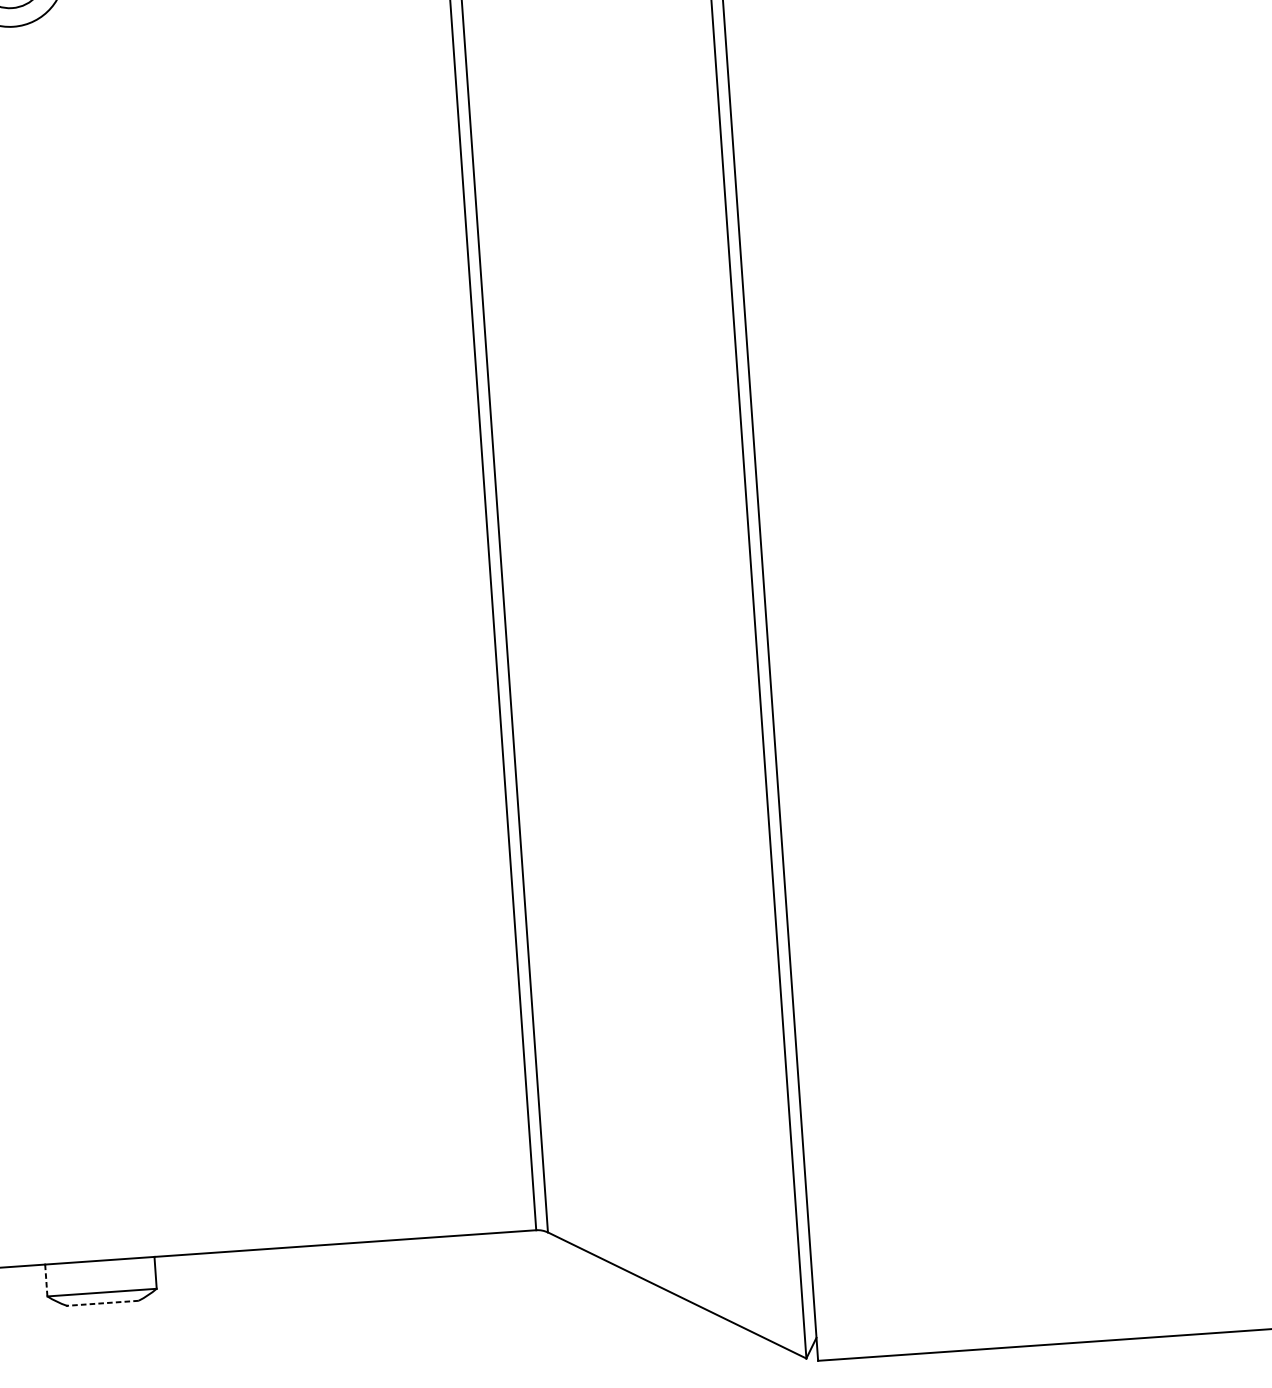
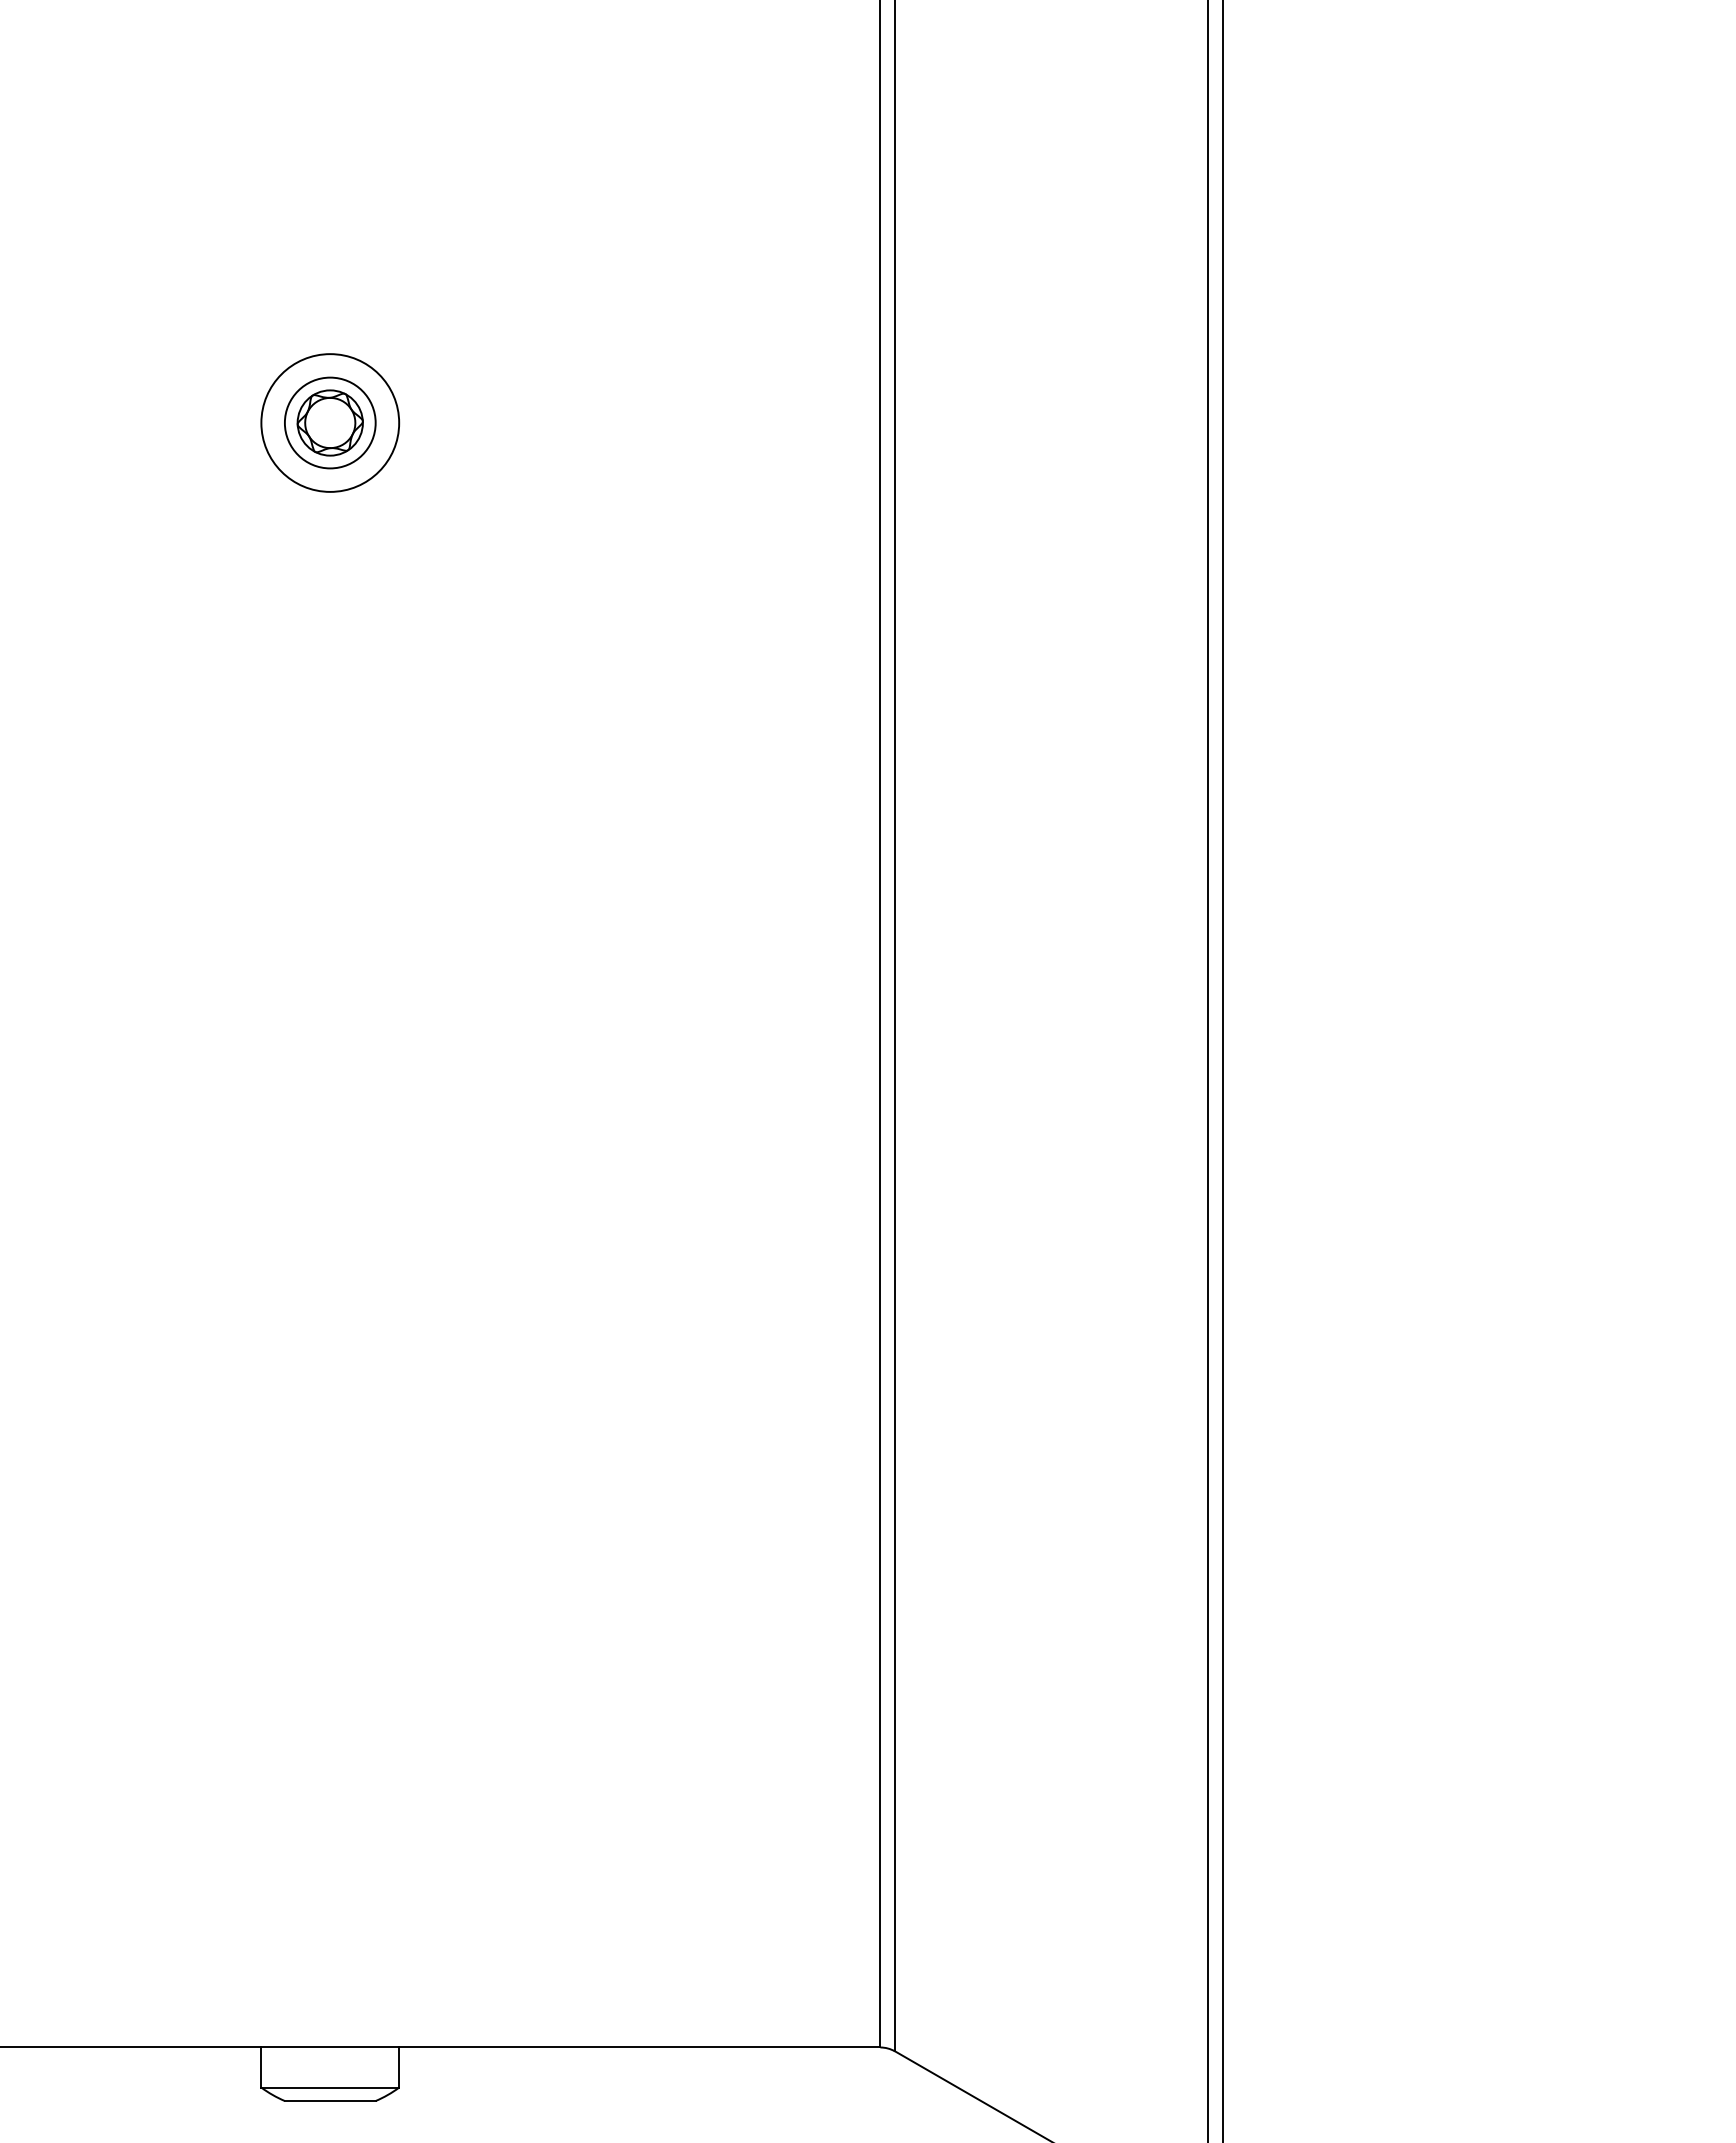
line: (46, 1281) -> (261, 2068), dashed -> solid
line: (102, 1303) -> (329, 2101), dashed -> solid

